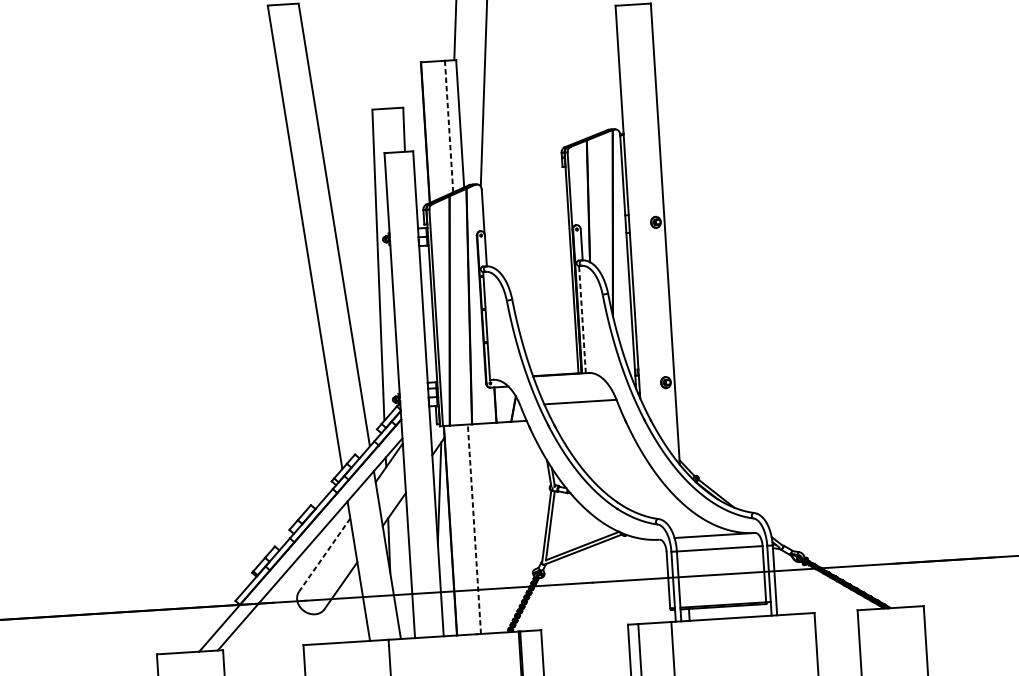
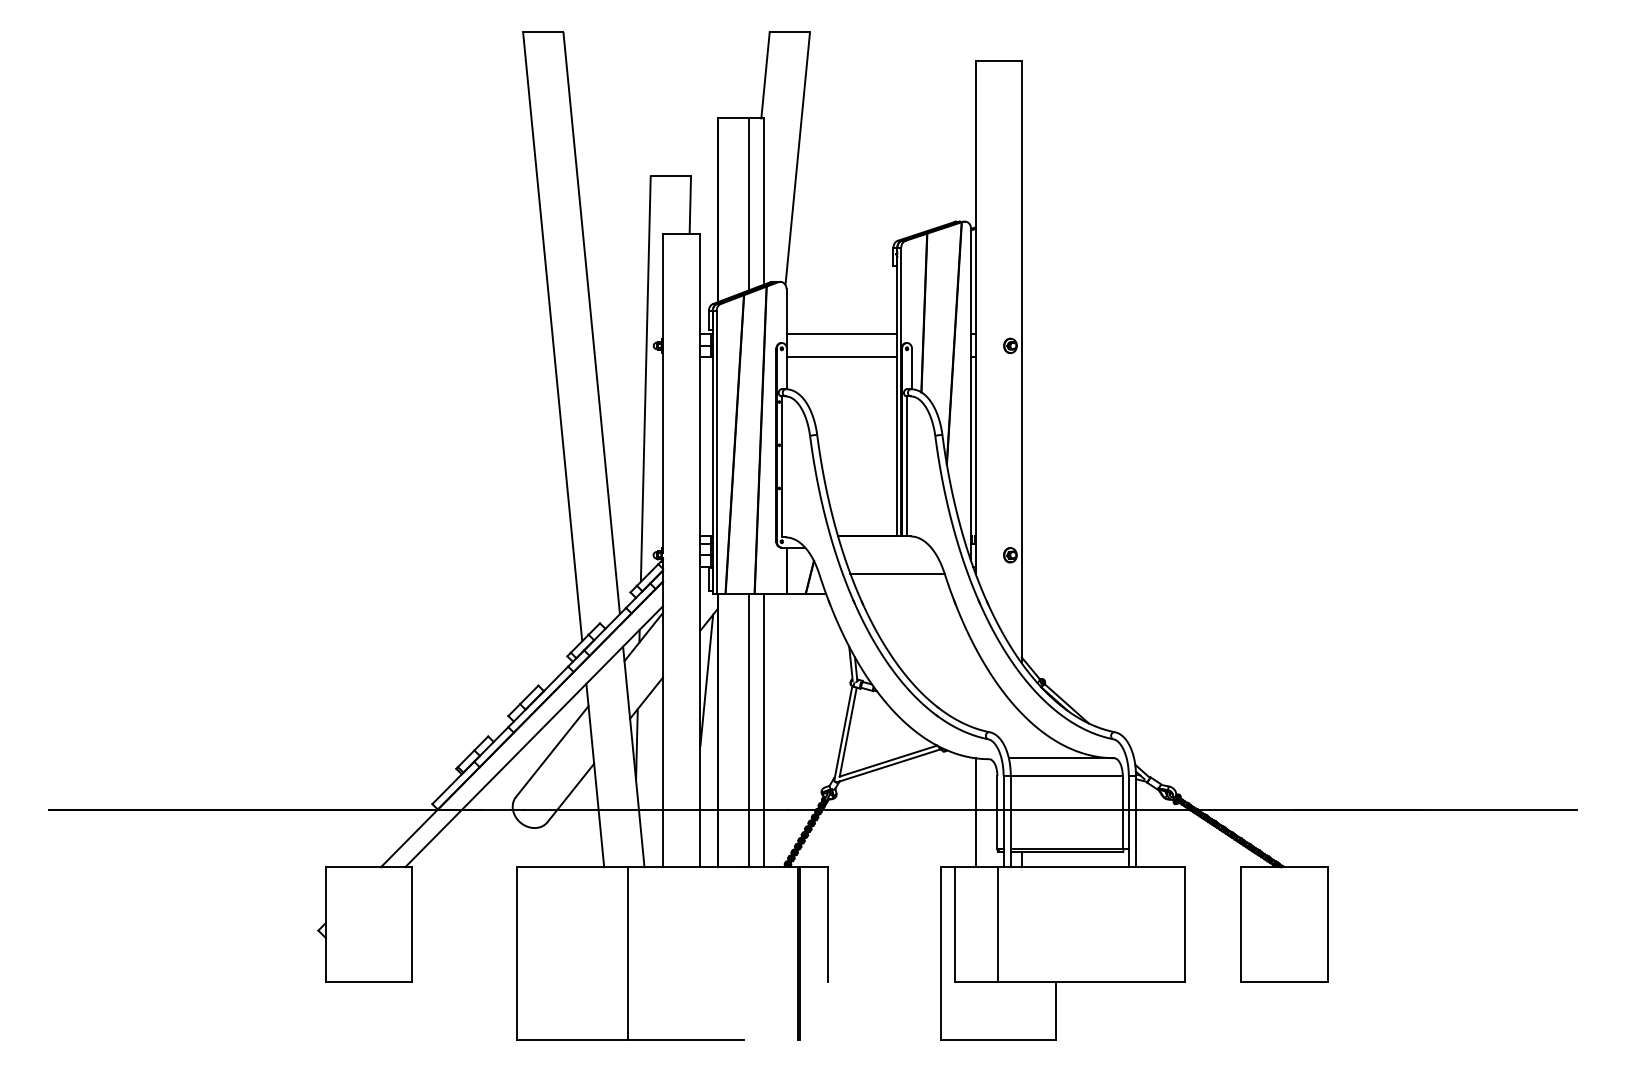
line: (449, 126) -> (749, 204), dashed -> solid
line: (526, 221) -> (841, 334), added
line: (527, 239) -> (841, 357), added
line: (582, 319) -> (906, 466), dashed -> solid
line: (485, 528) -> (763, 730), added
line: (474, 529) -> (749, 730), dashed -> solid
line: (324, 554) -> (551, 751), dashed -> solid
line: (651, 581) -> (975, 812), added

